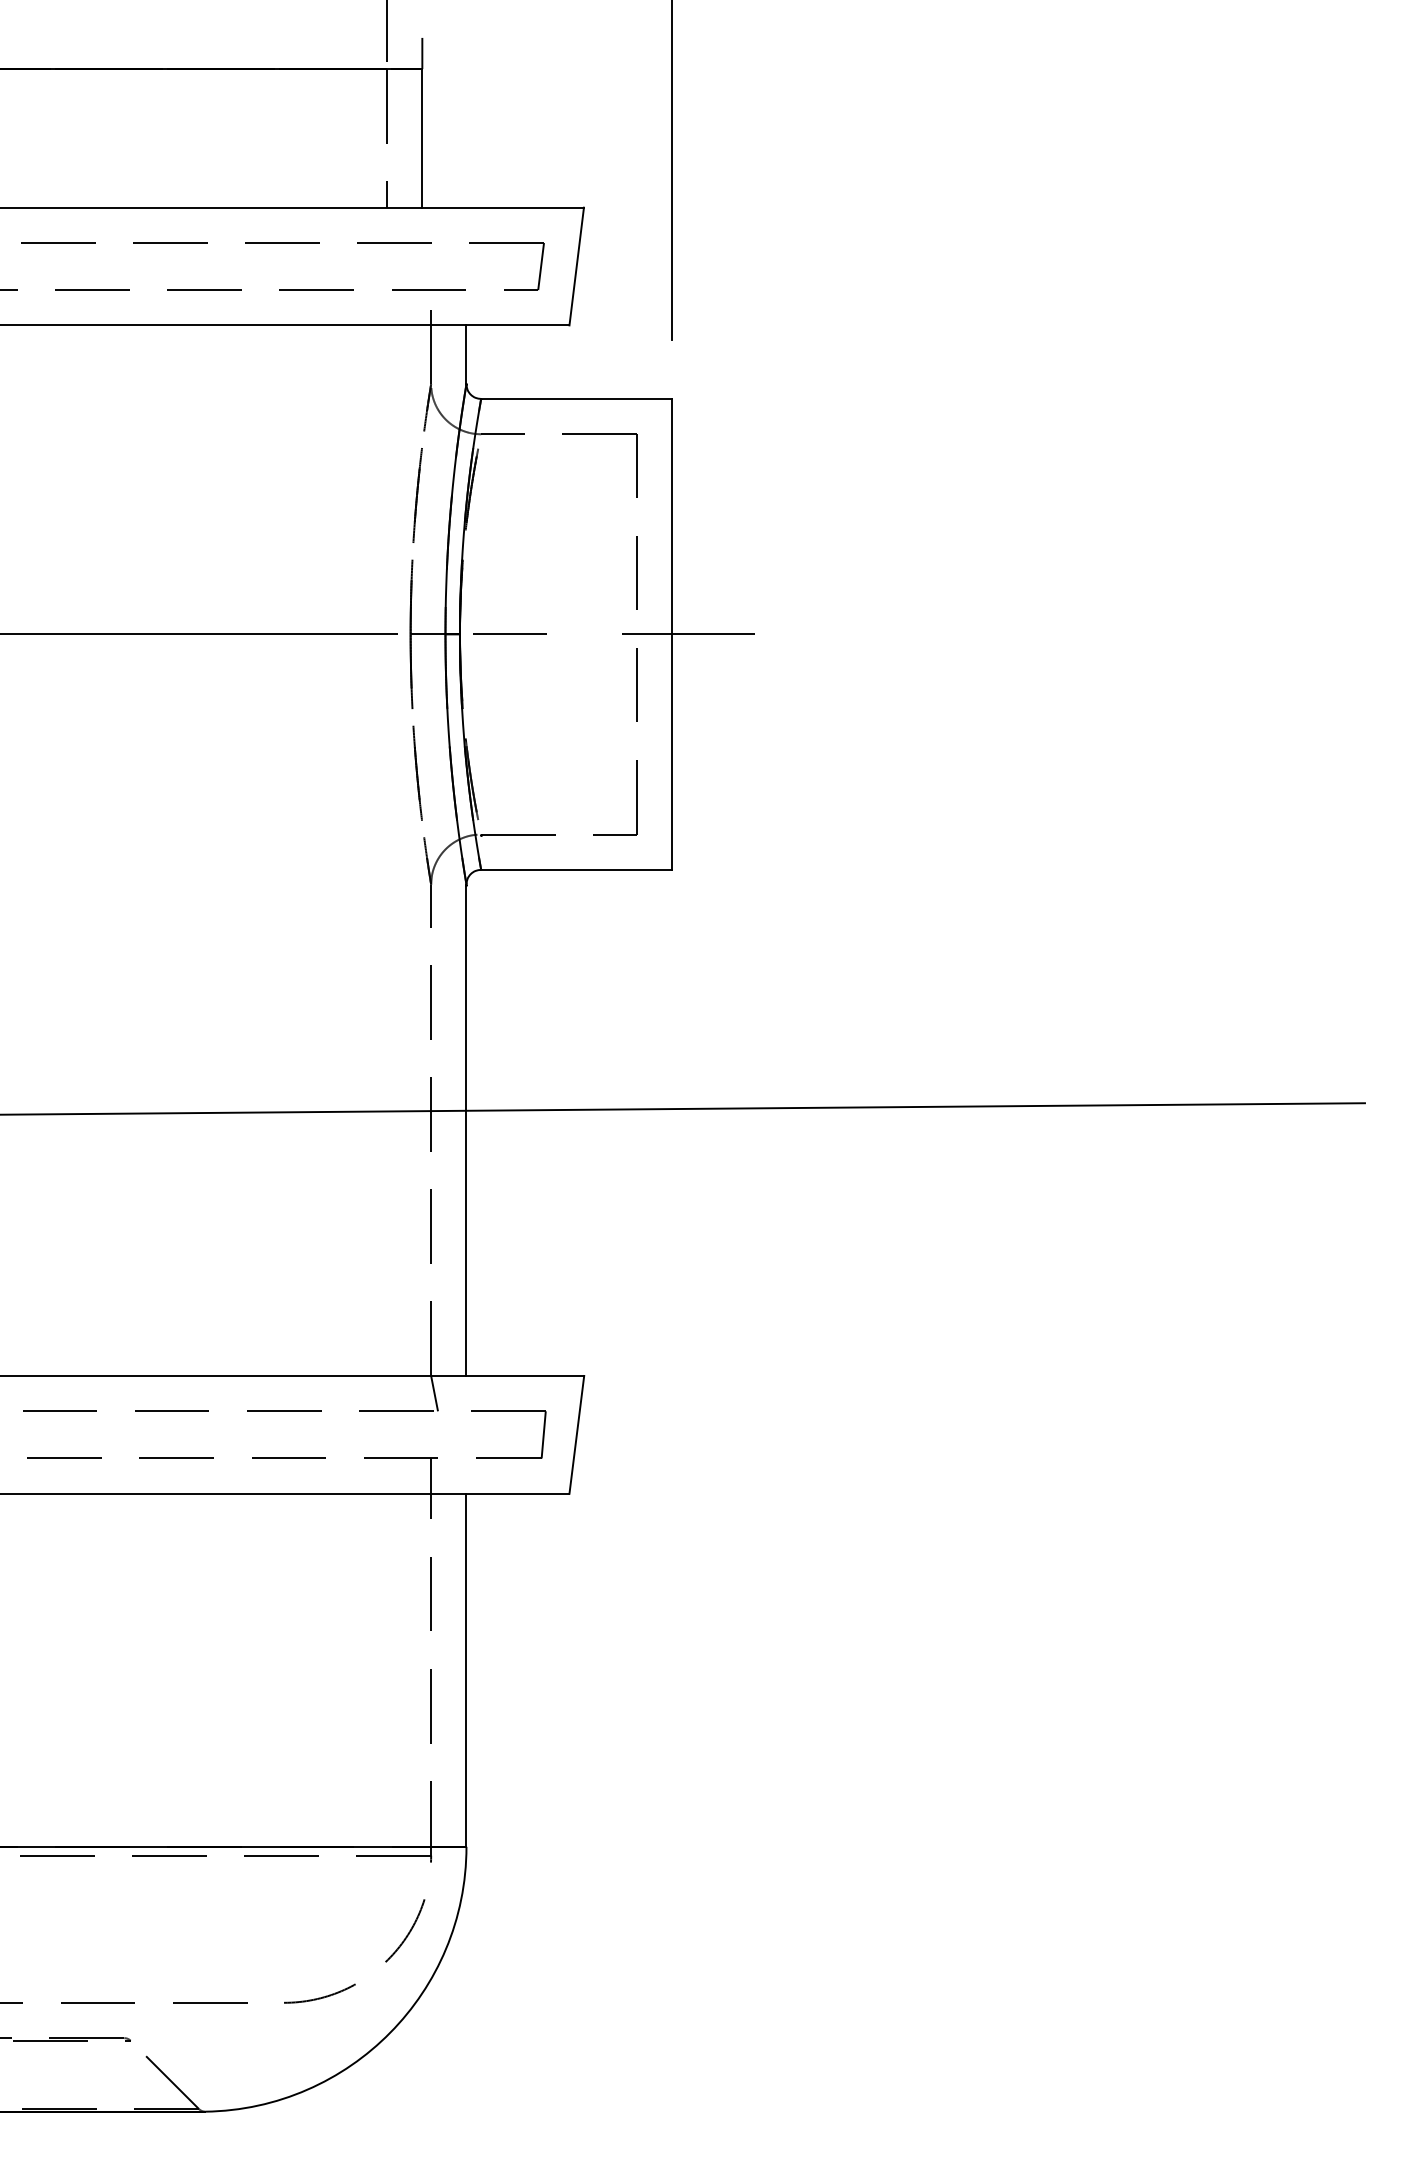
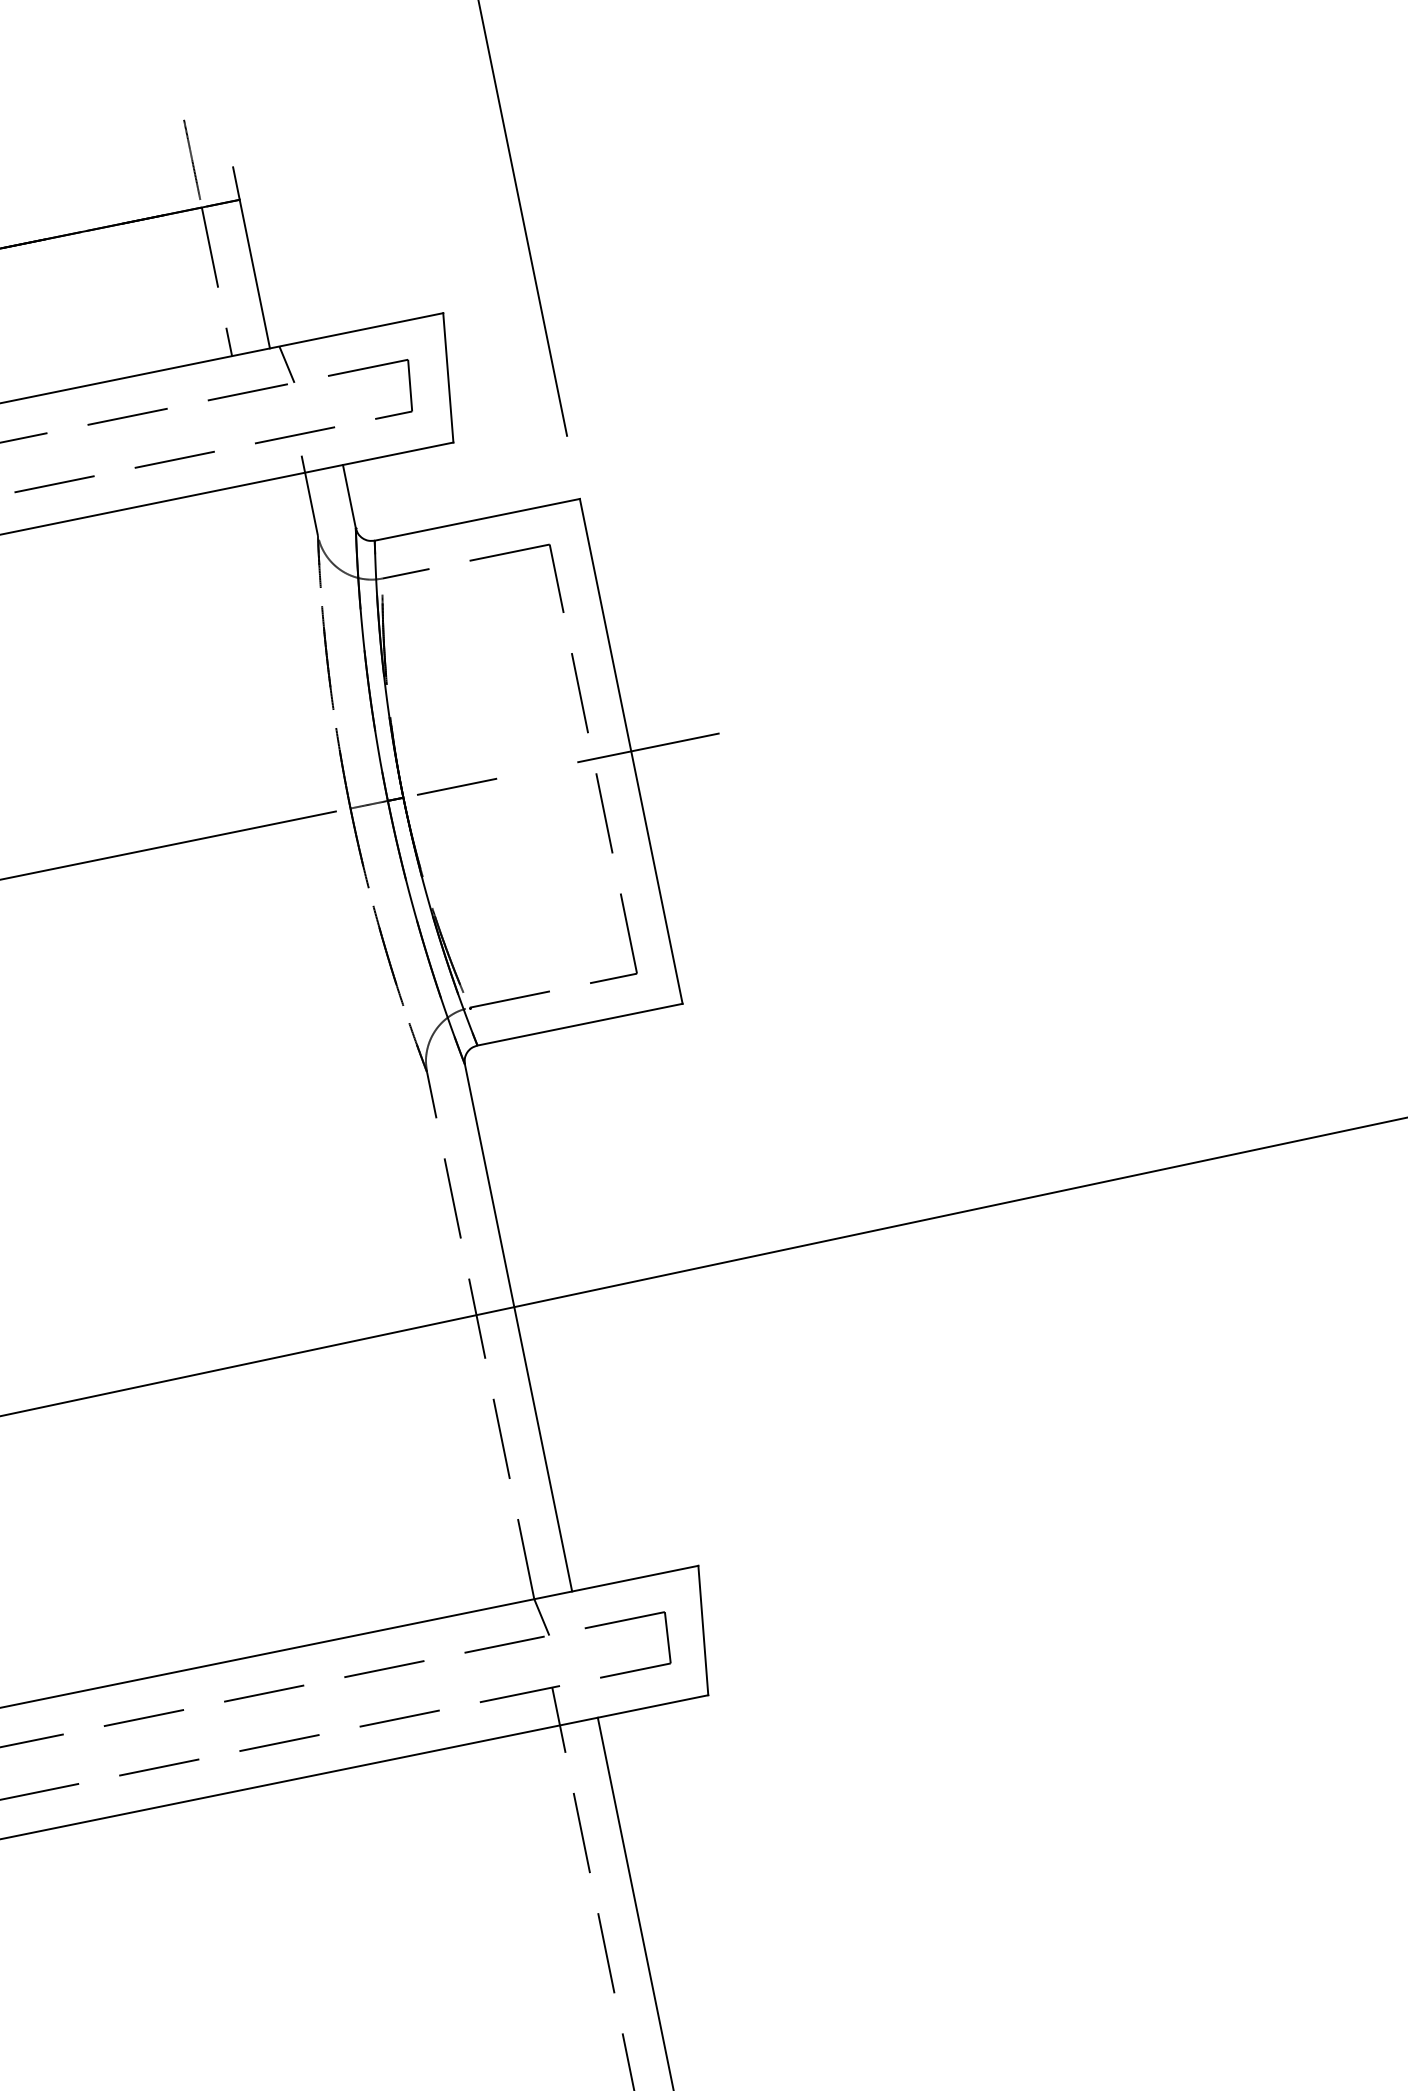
line: (434, 225) -> (286, 364), added

